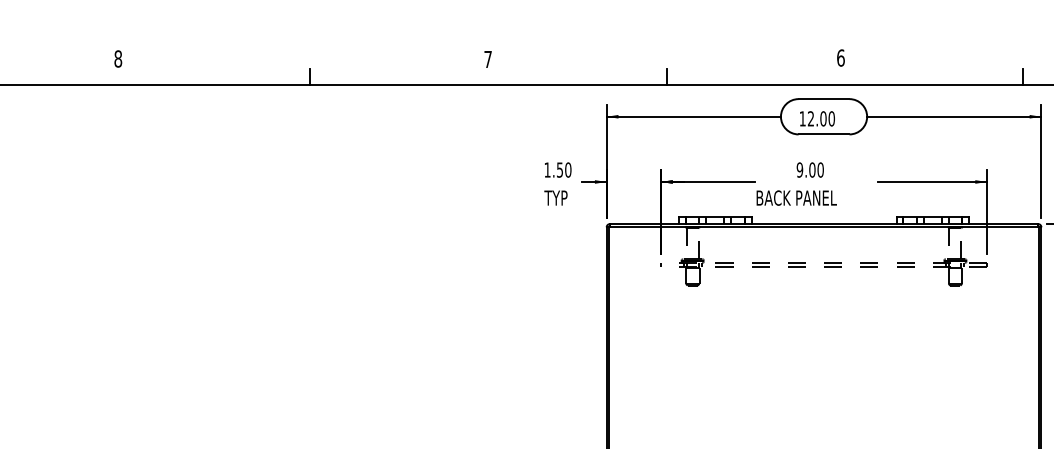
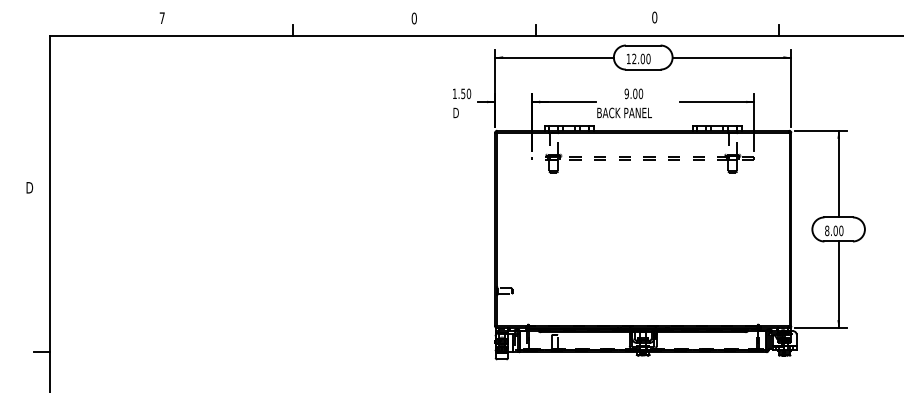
text: (840, 56) -> (654, 16), 6 -> 0
text: (117, 59) -> (161, 18), 8 -> 7
text: (486, 59) -> (413, 18), 7 -> 0
text: (555, 197) -> (460, 112), TYP -> D

